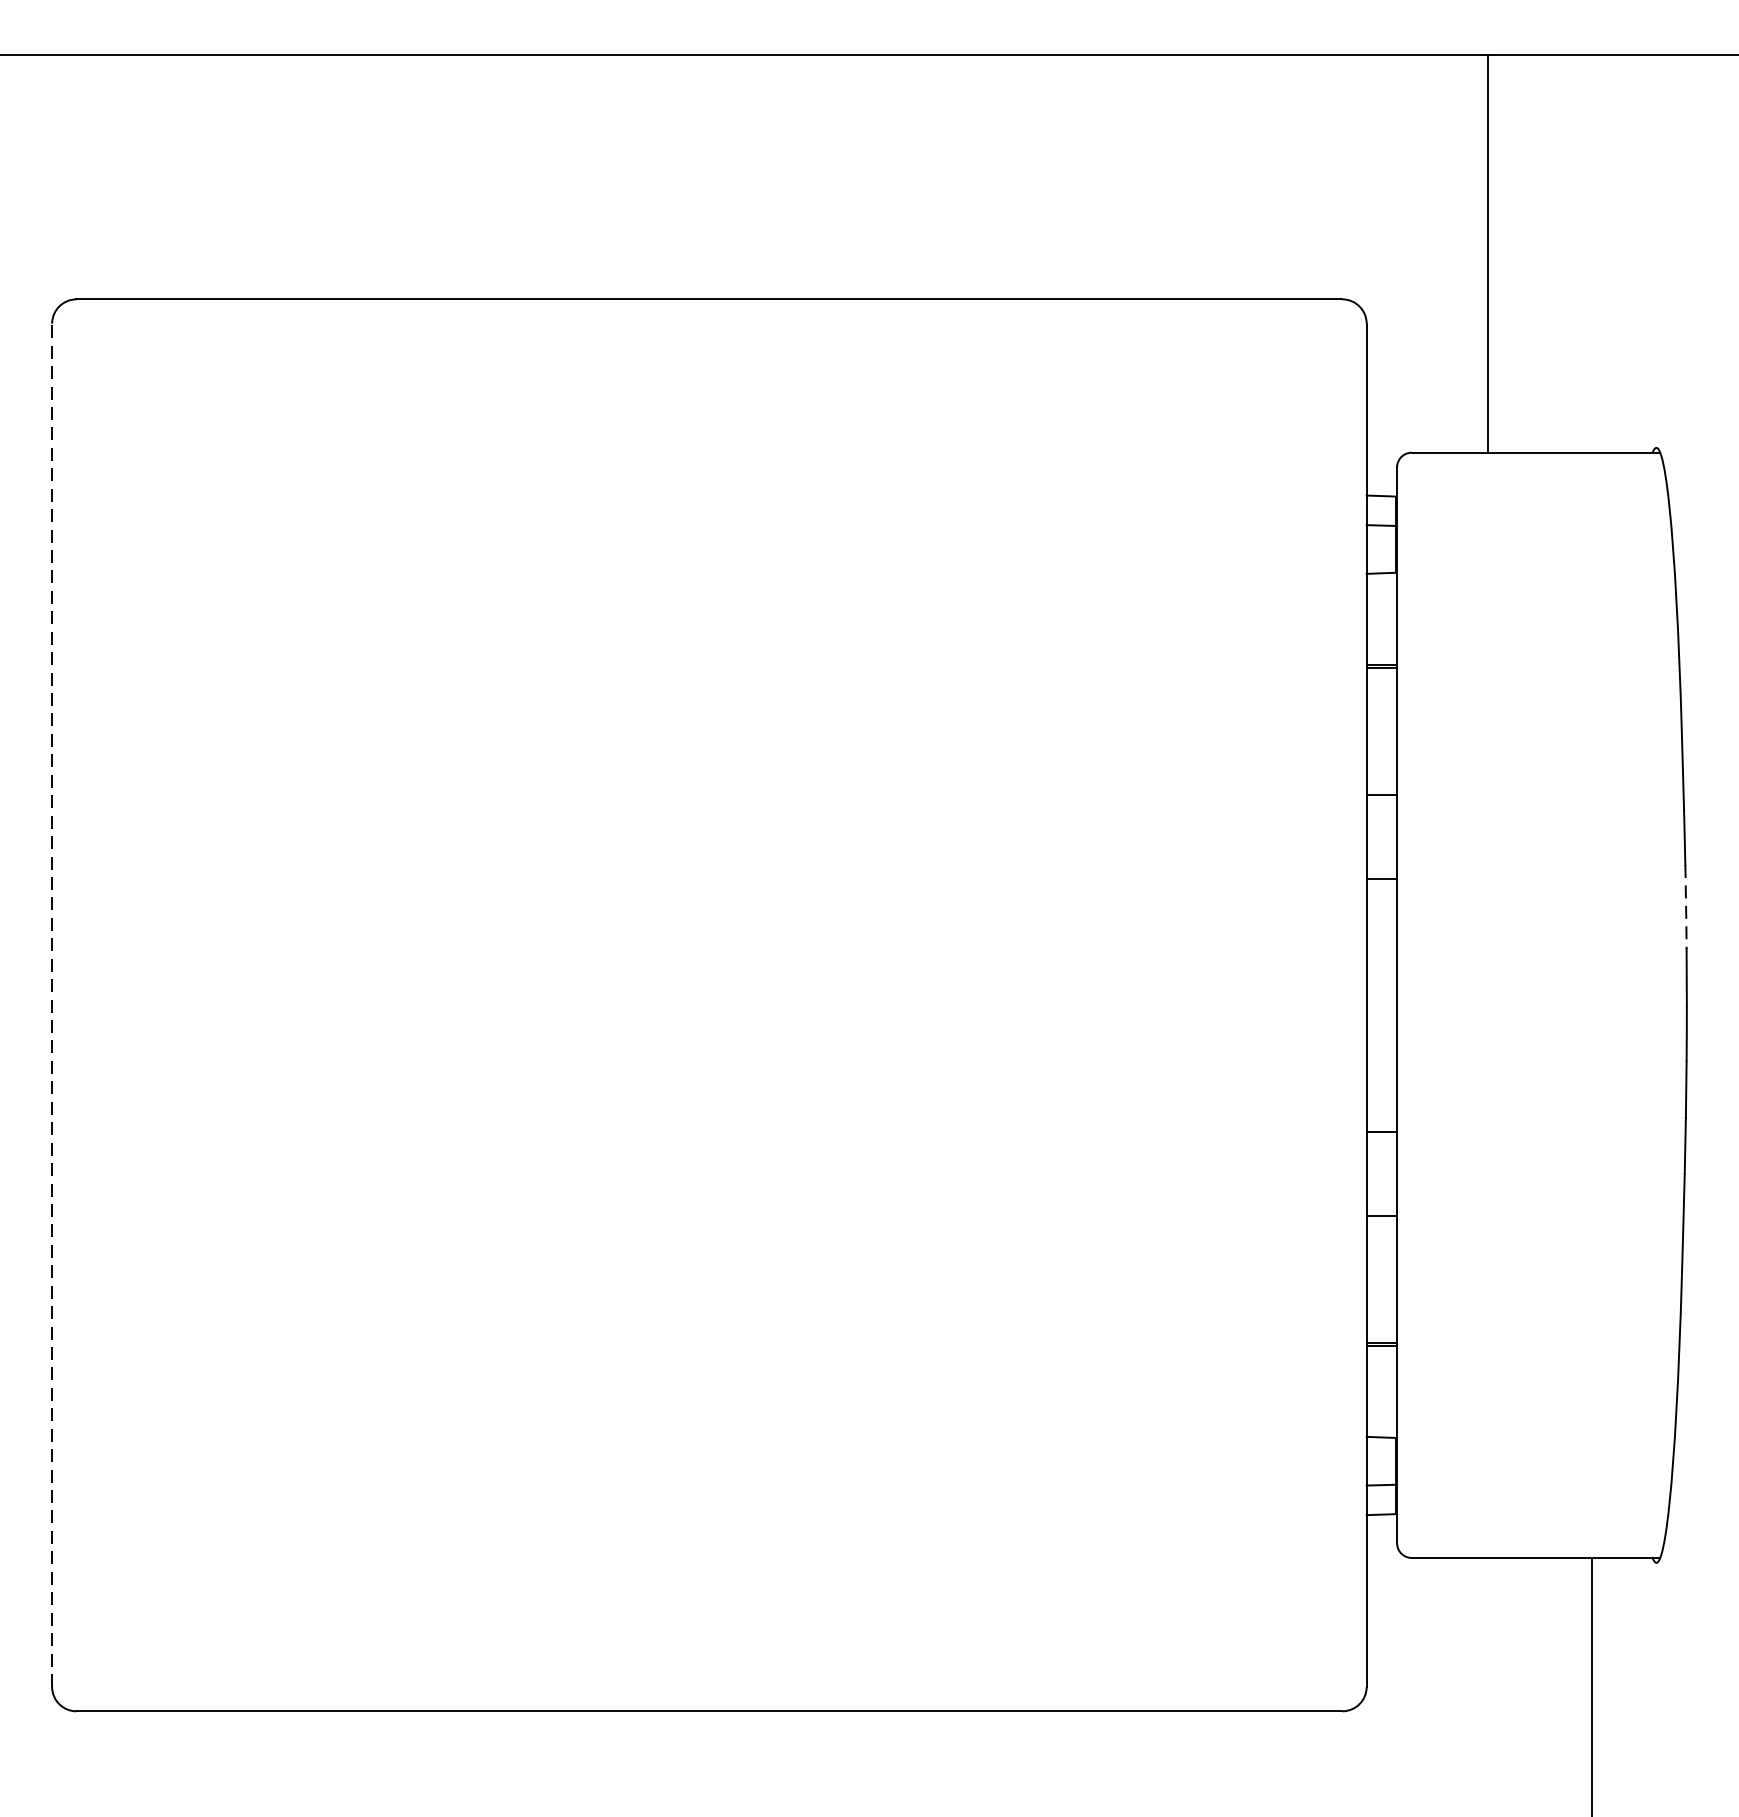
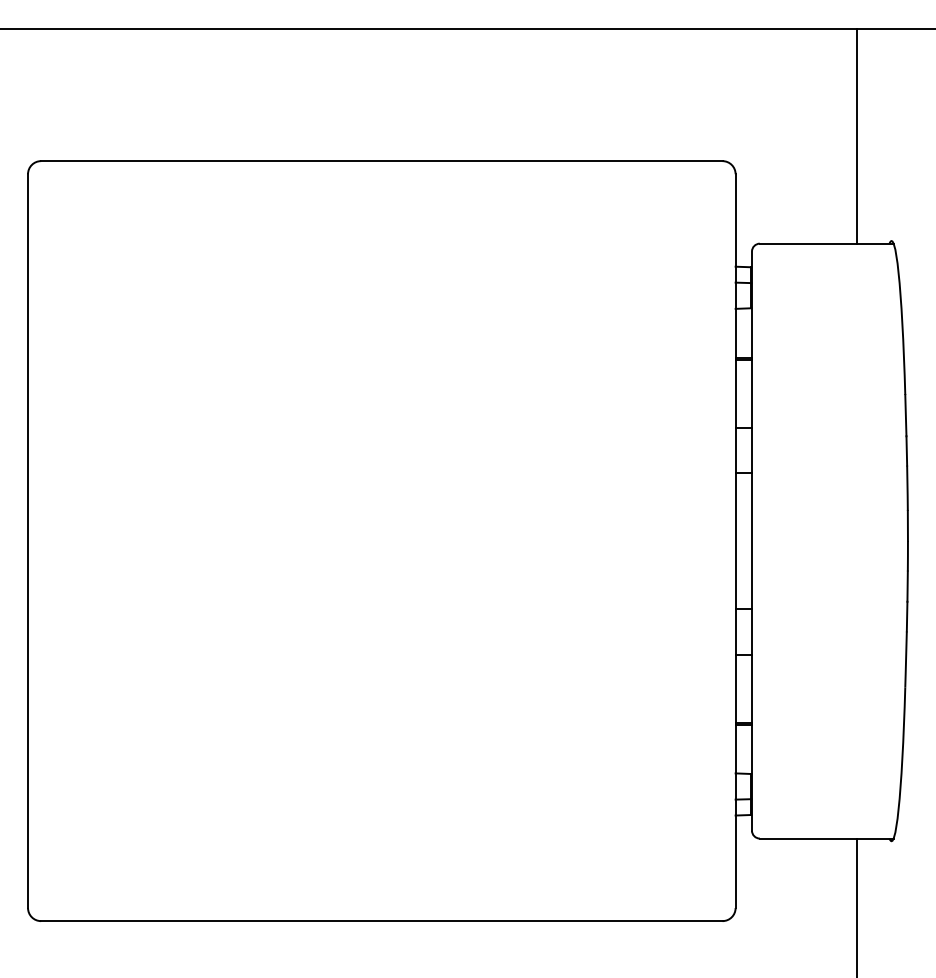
line: (1487, 253) -> (856, 136), moved
line: (1686, 907) -> (907, 488), dashed -> solid
line: (52, 1006) -> (28, 541), dashed -> solid

